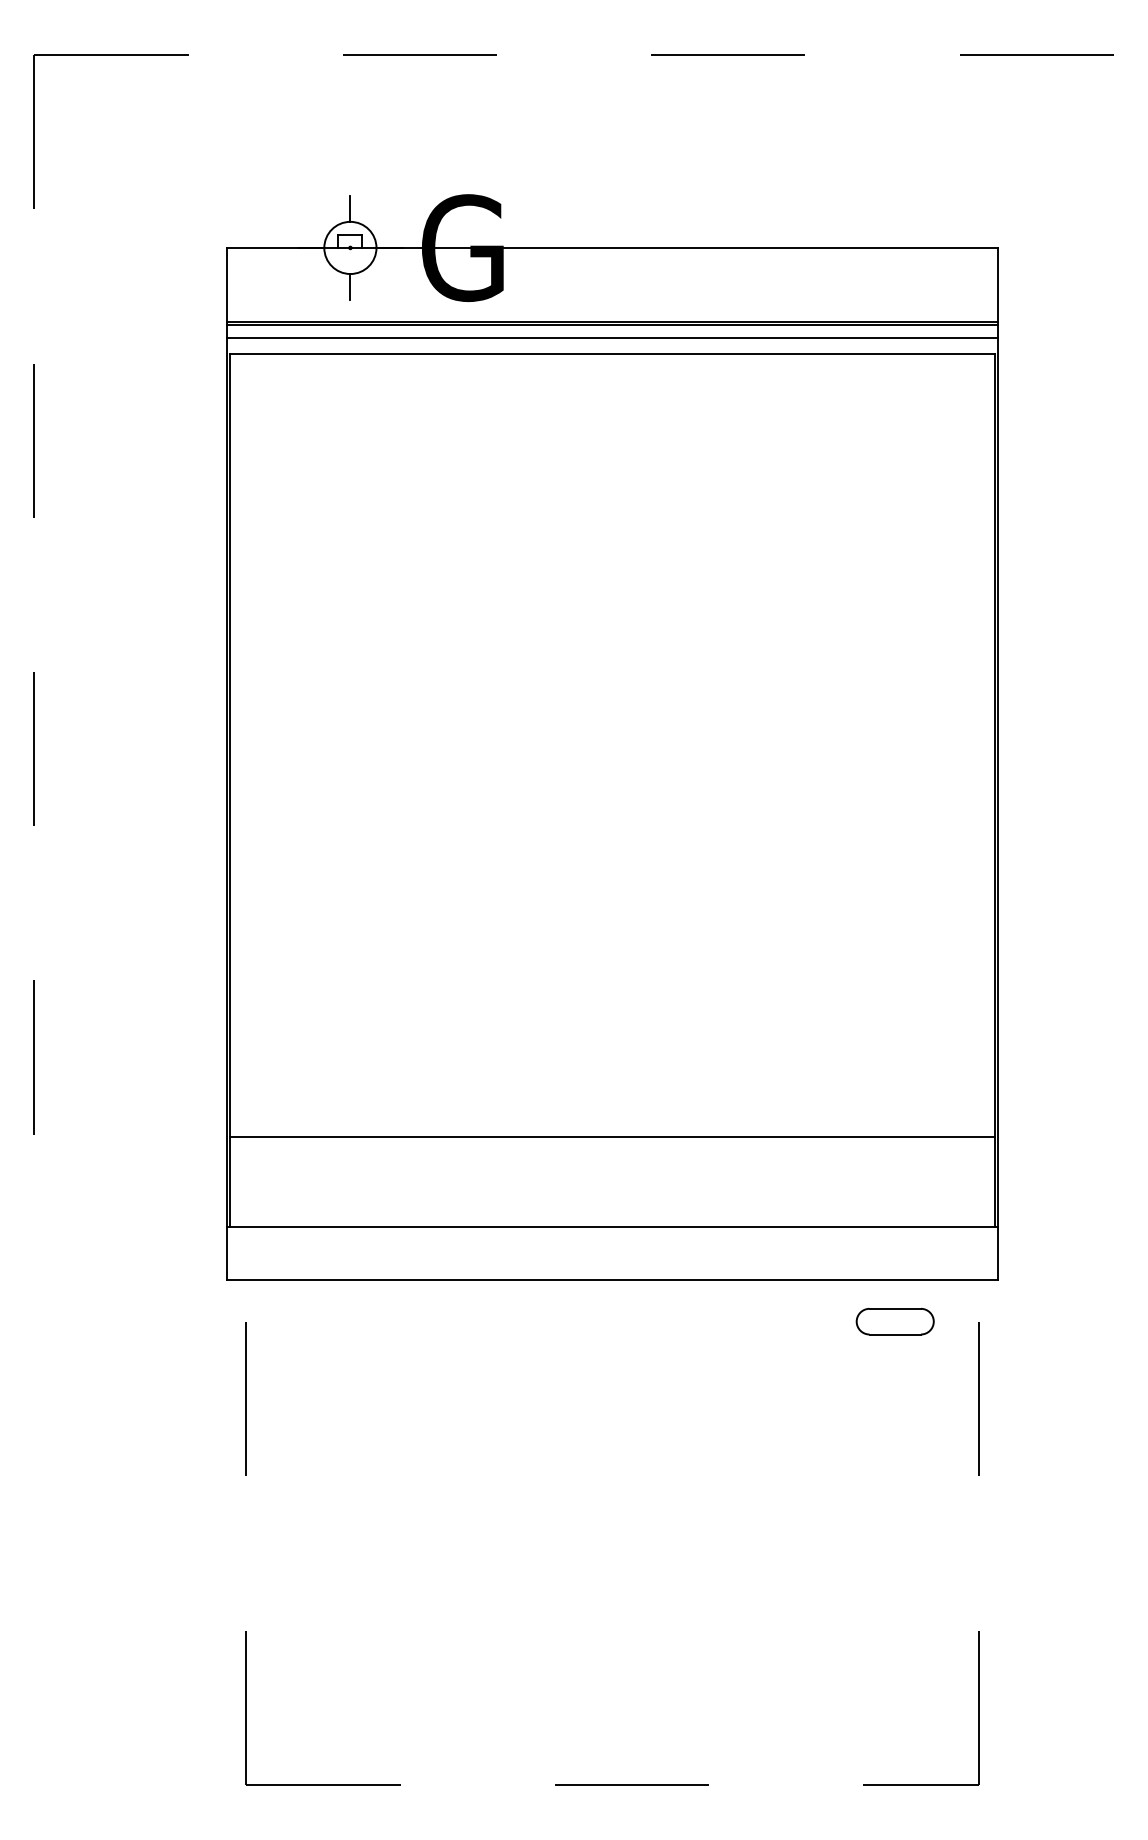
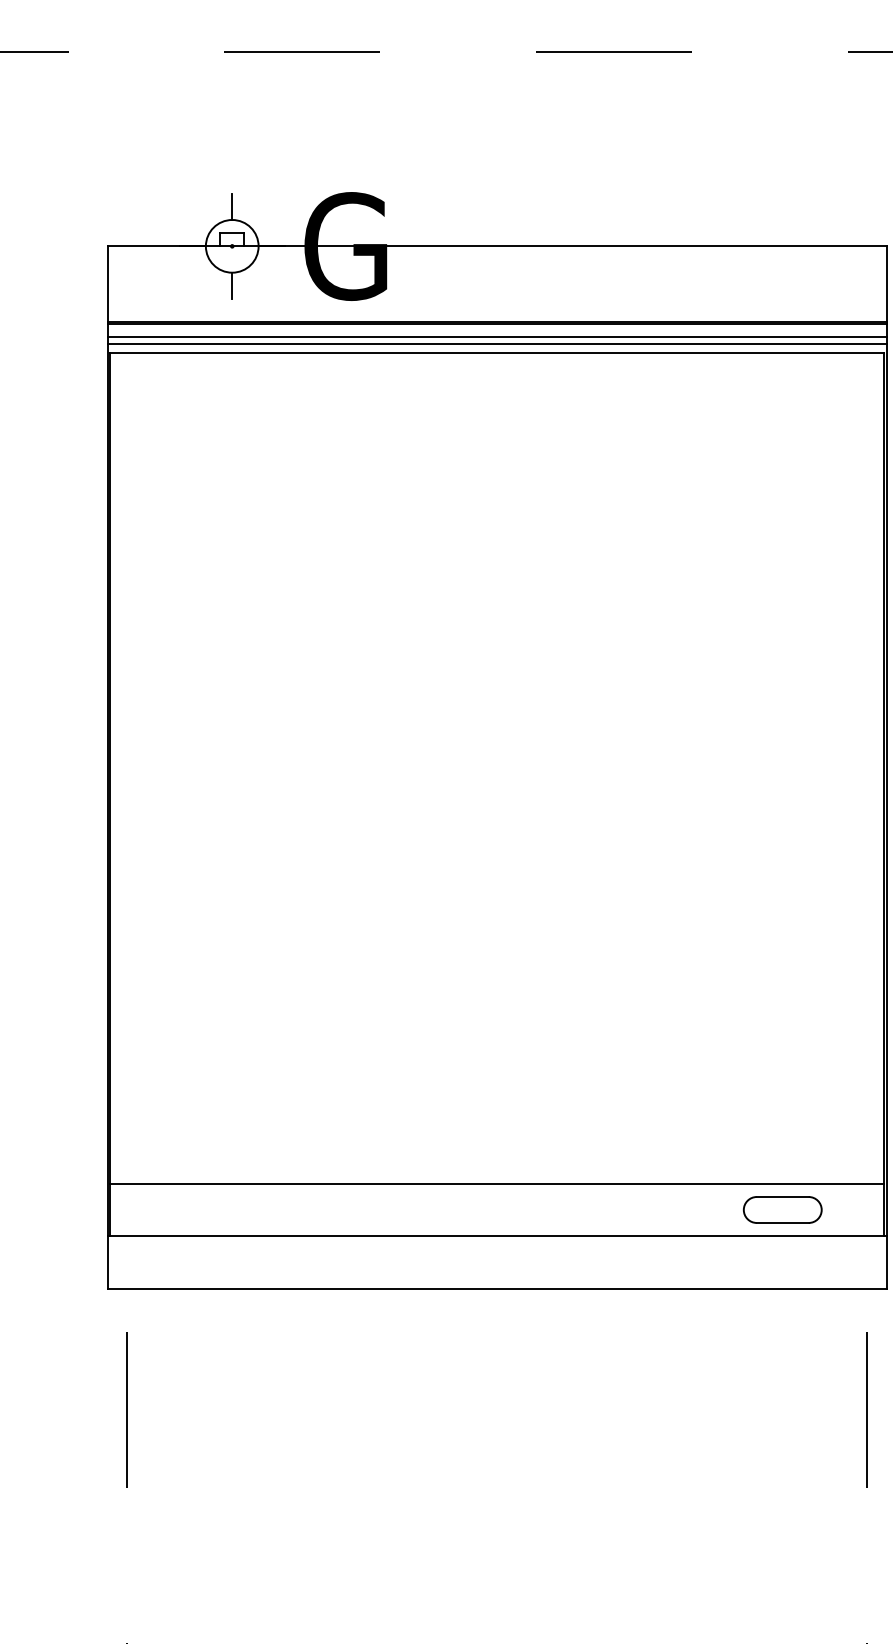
line: (612, 344) -> (497, 343), added
line: (612, 1136) -> (497, 1183), moved
part: (894, 1321) -> (782, 1209), moved

